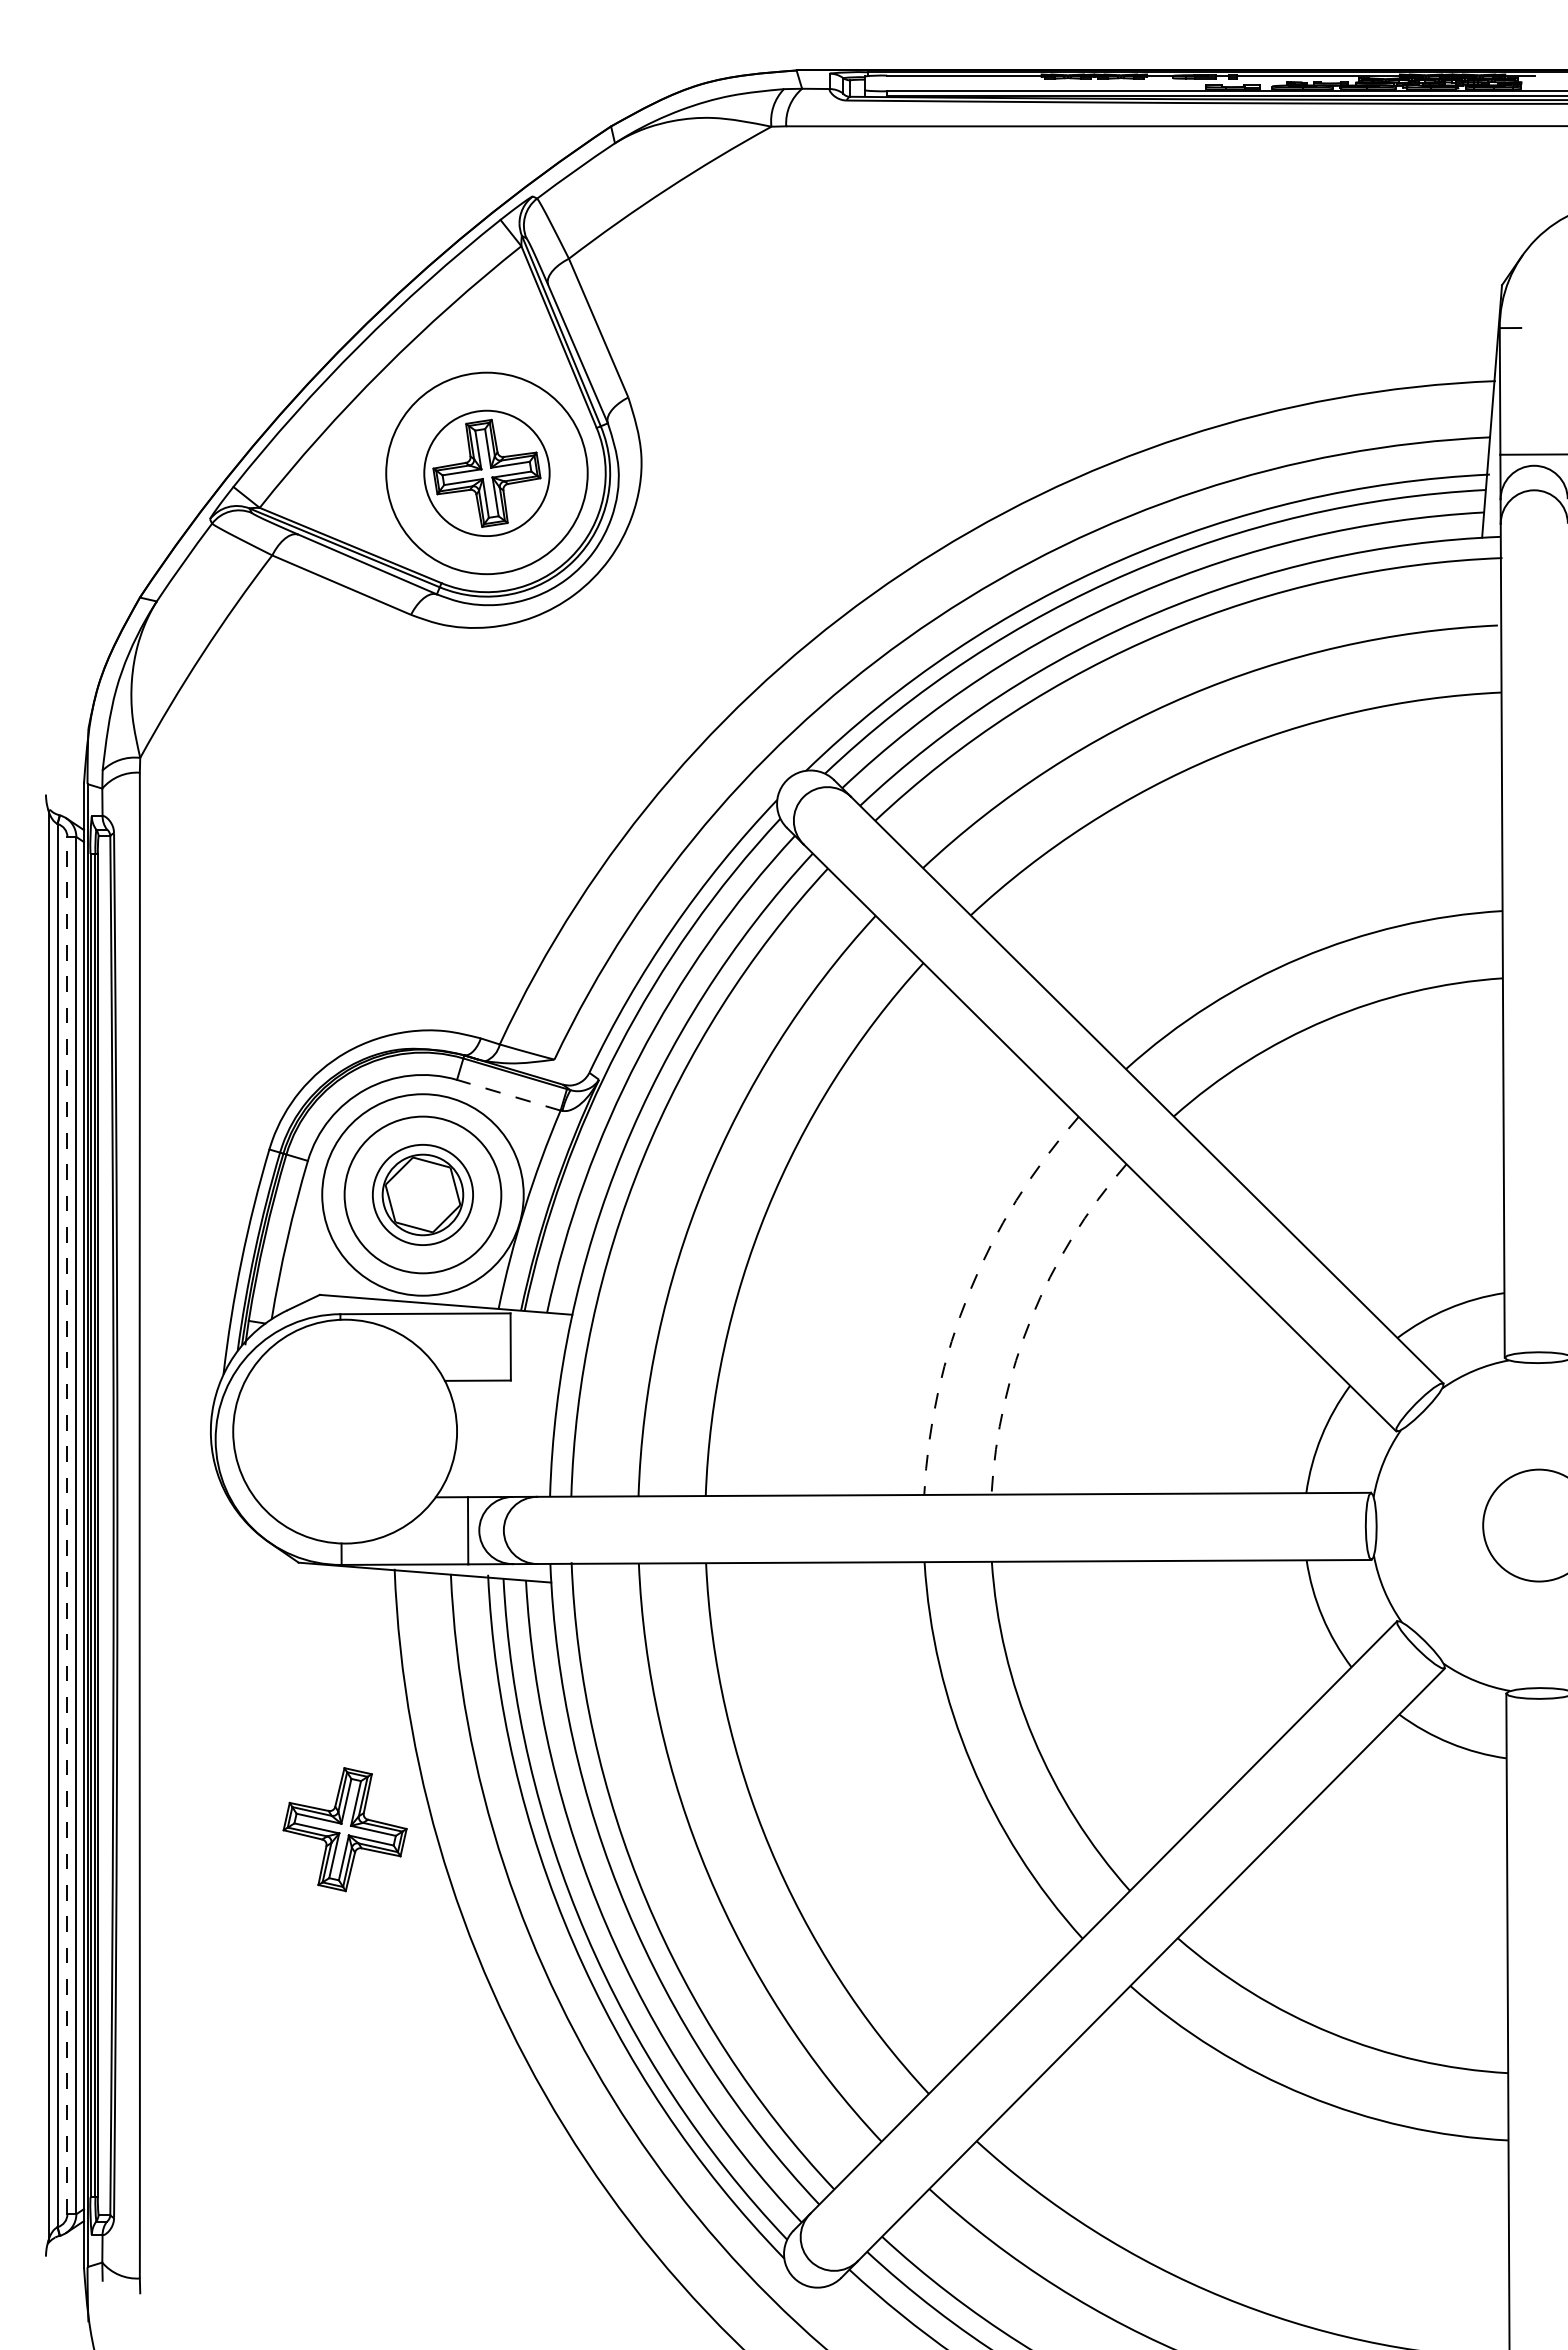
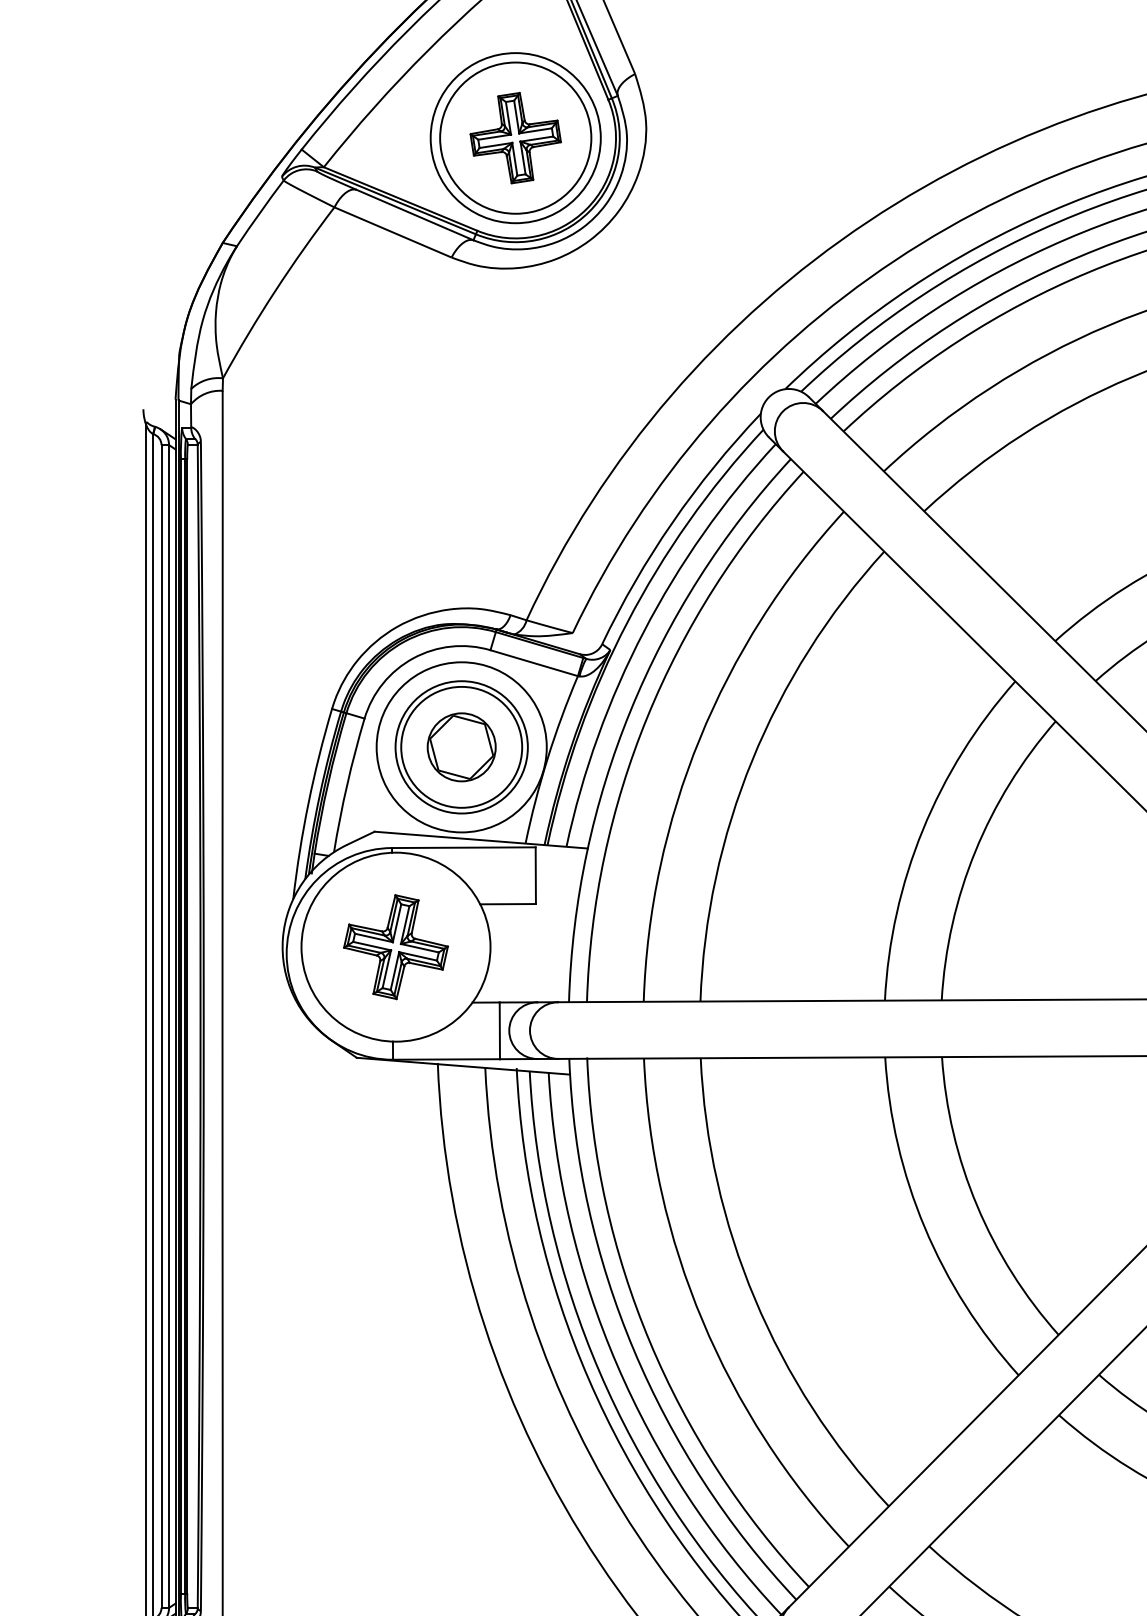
circle: (486, 473) -> (515, 138), size x1.43
line: (508, 1095) -> (533, 663), dashed -> solid
circle: (422, 1194) -> (461, 746), size x1.43
arc: (969, 1292) -> (923, 829), dashed -> solid
arc: (1031, 1318) -> (975, 851), dashed -> solid
line: (67, 1525) -> (161, 1026), dashed -> solid
part: (344, 1829) -> (395, 947), moved

